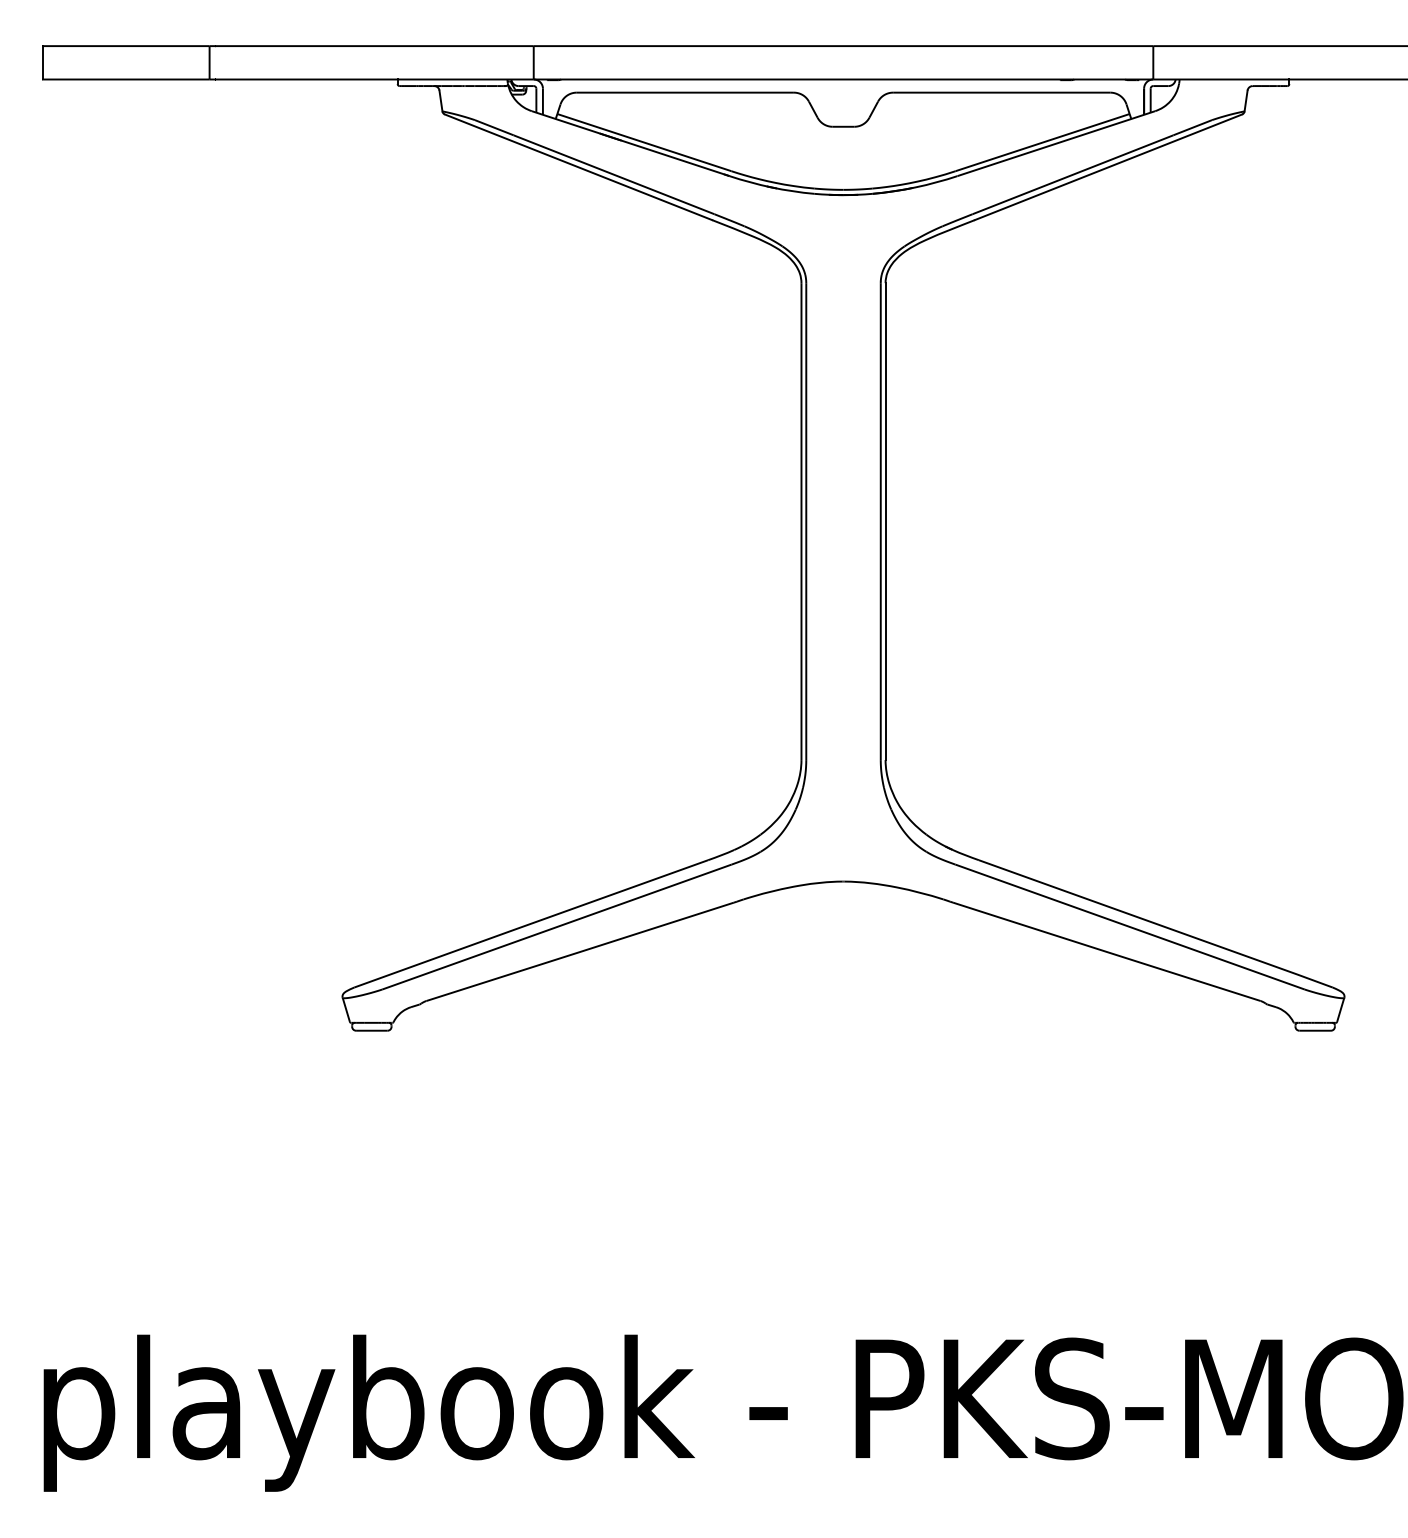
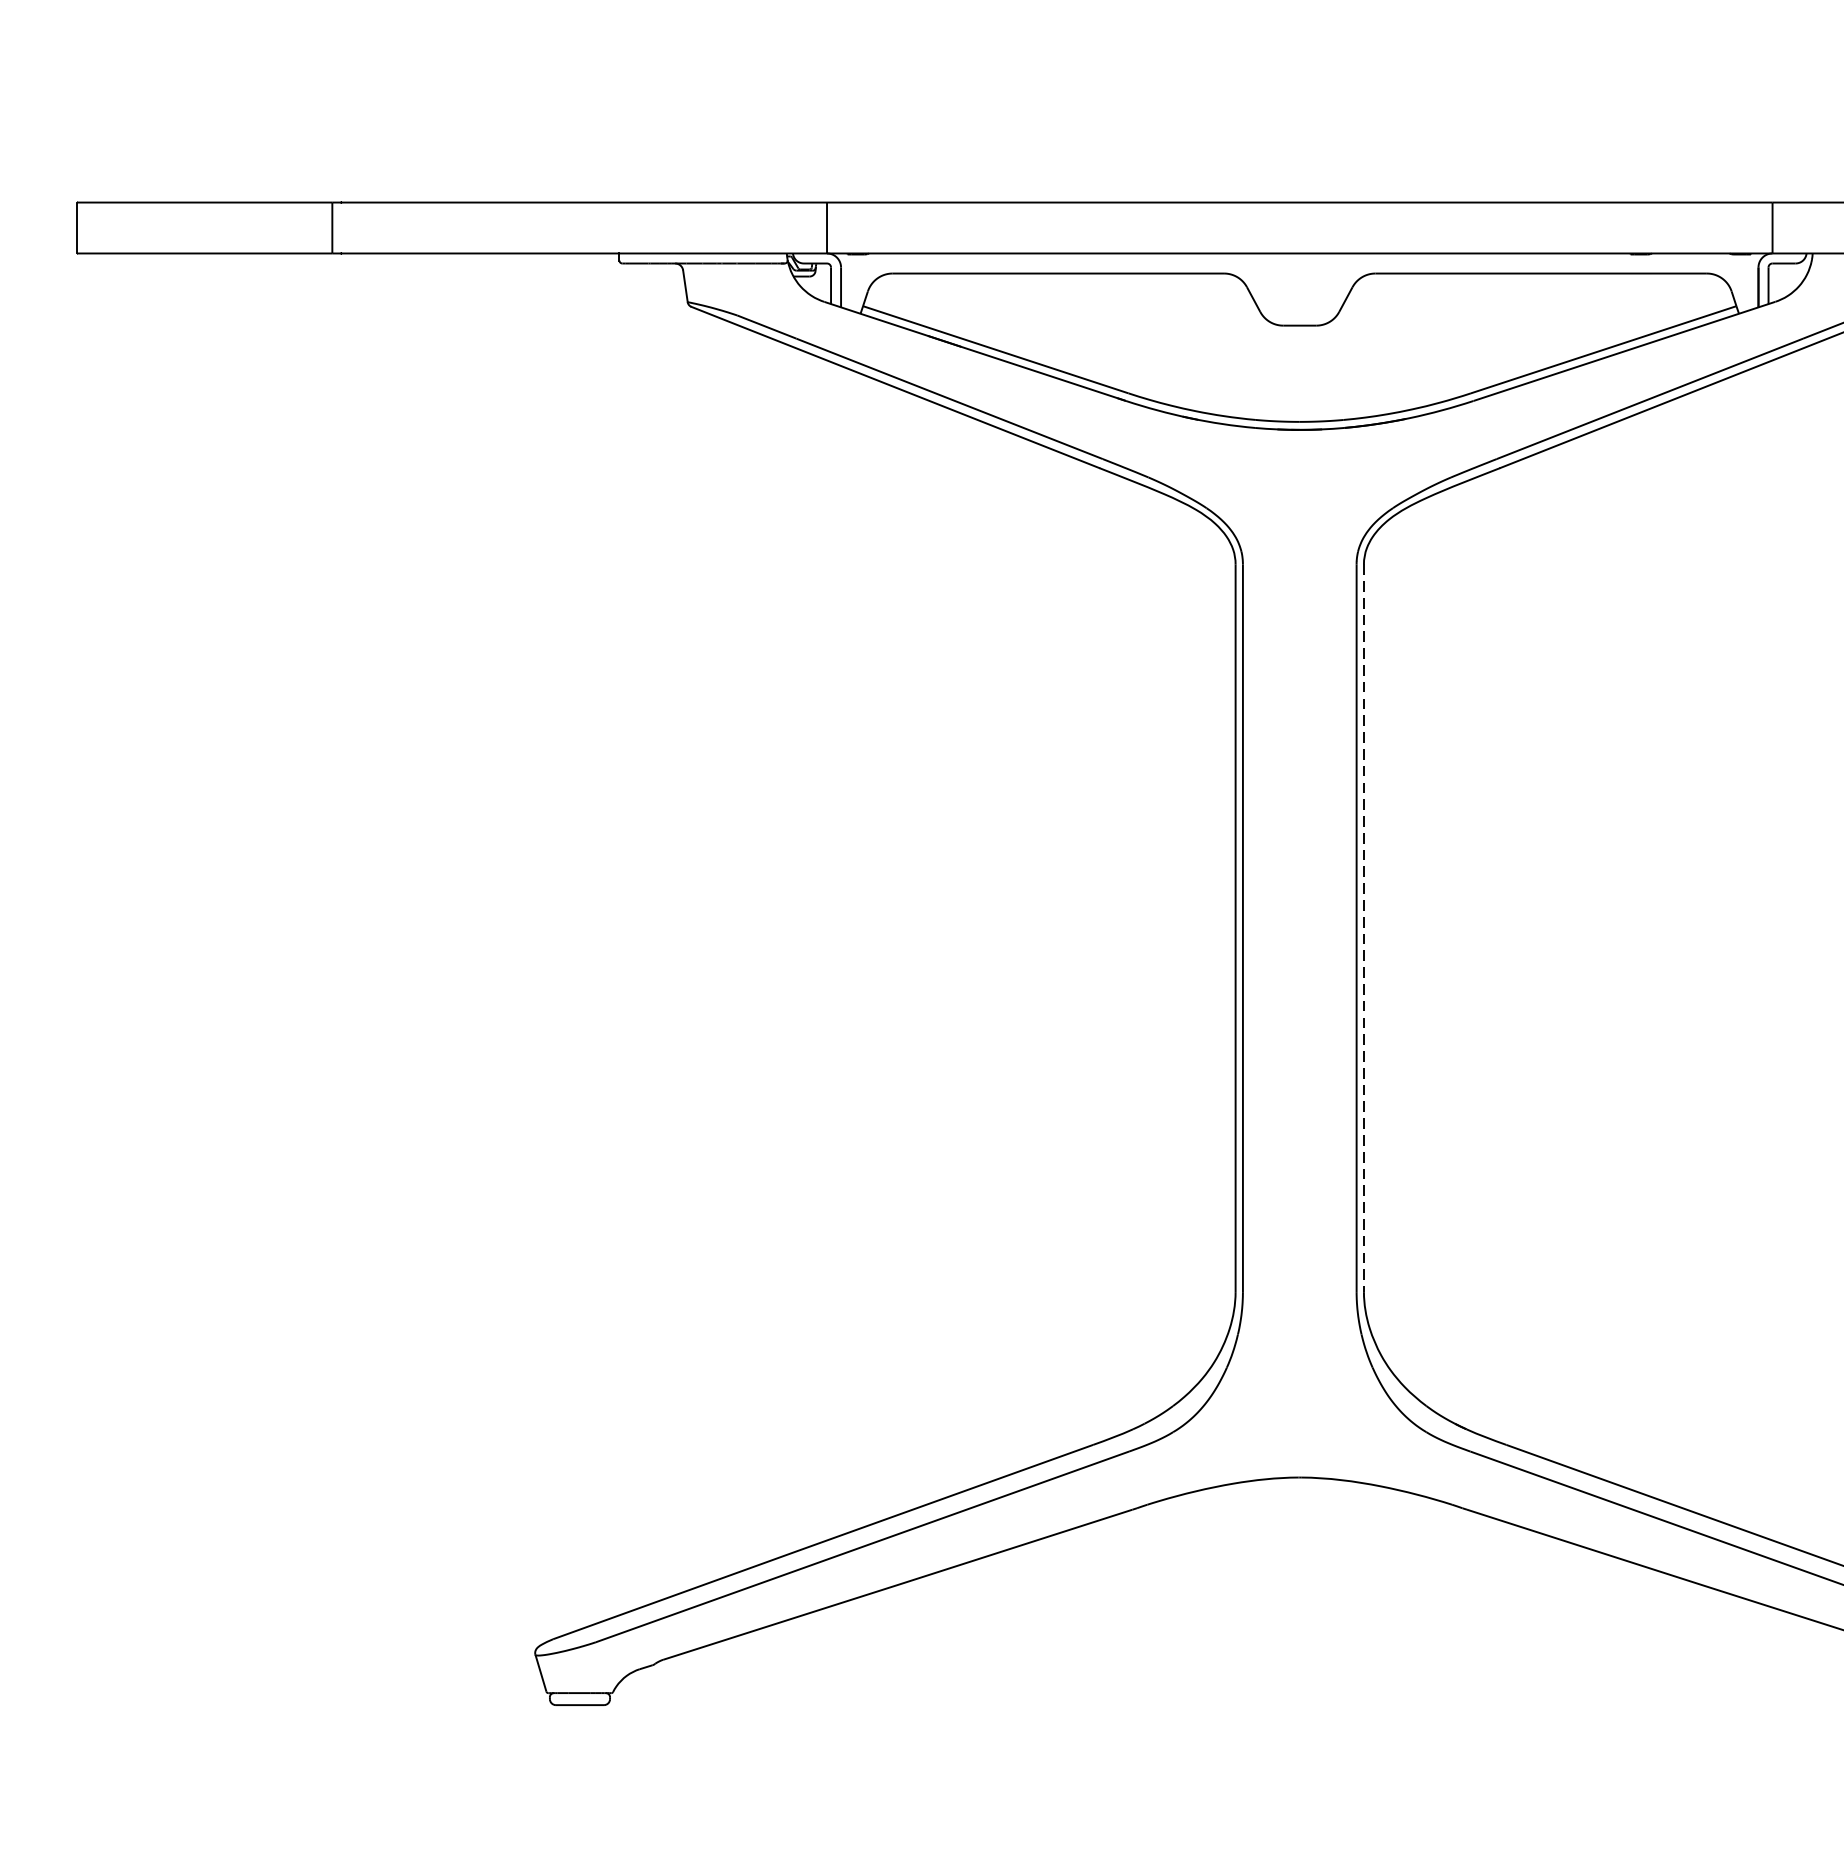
line: (885, 522) -> (1363, 929), solid -> dashed

